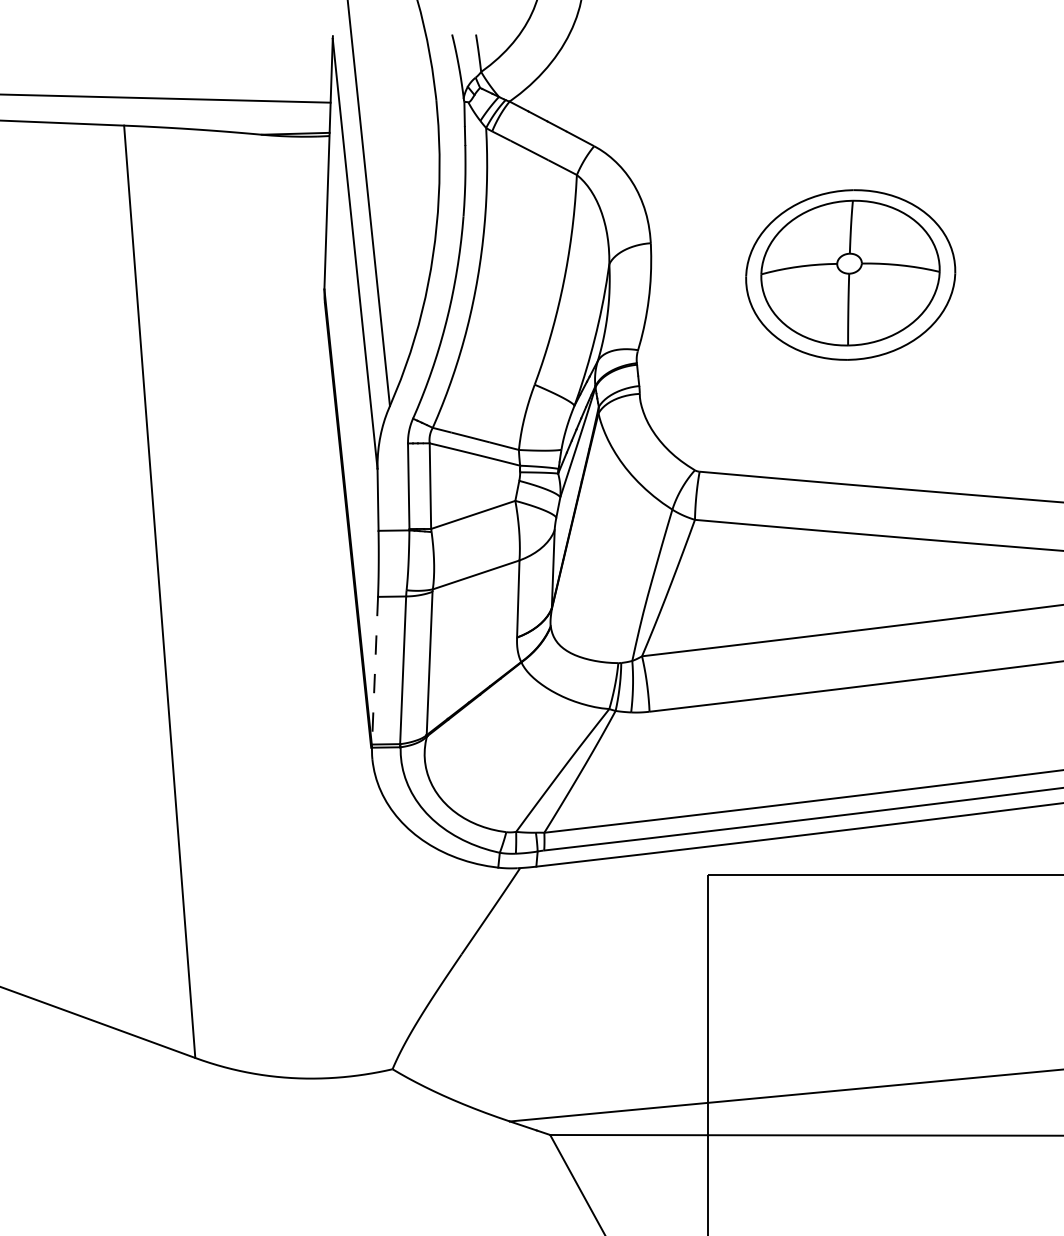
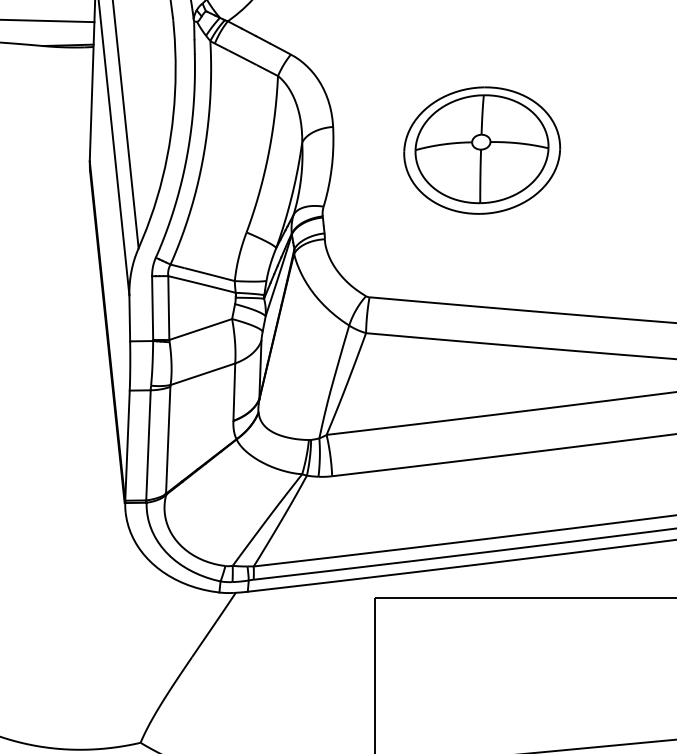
line: (374, 672) -> (127, 446), dashed -> solid

